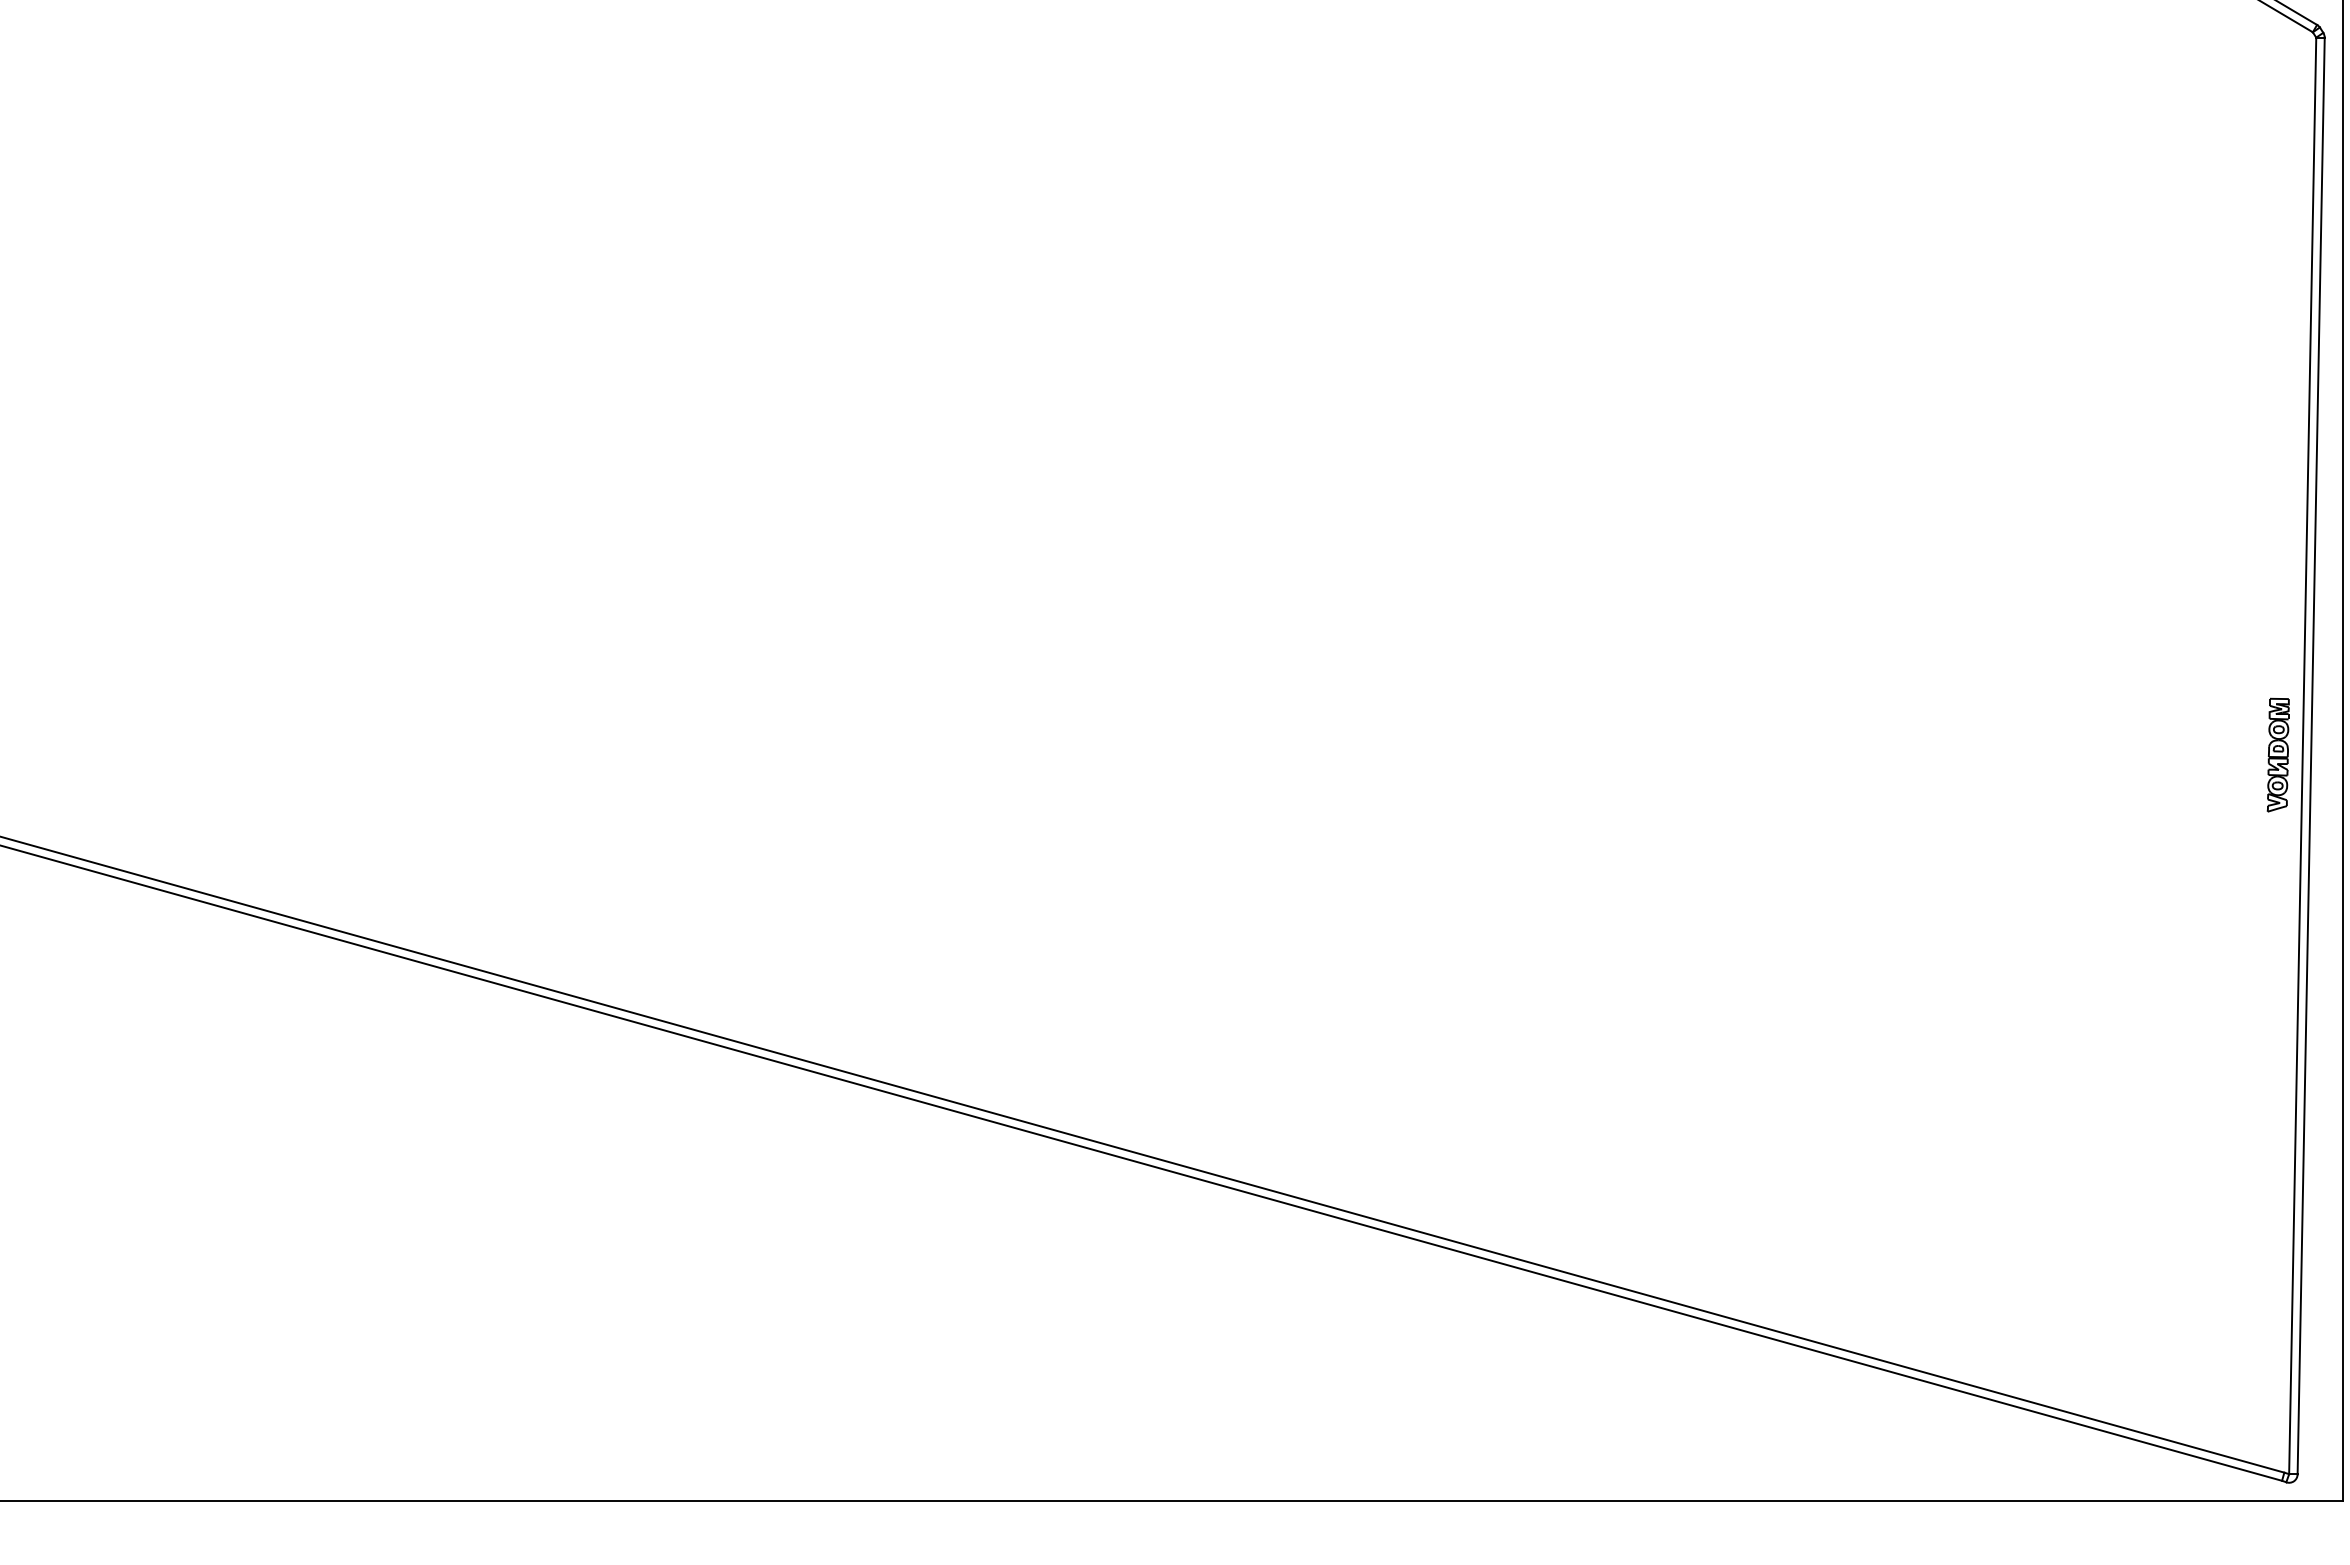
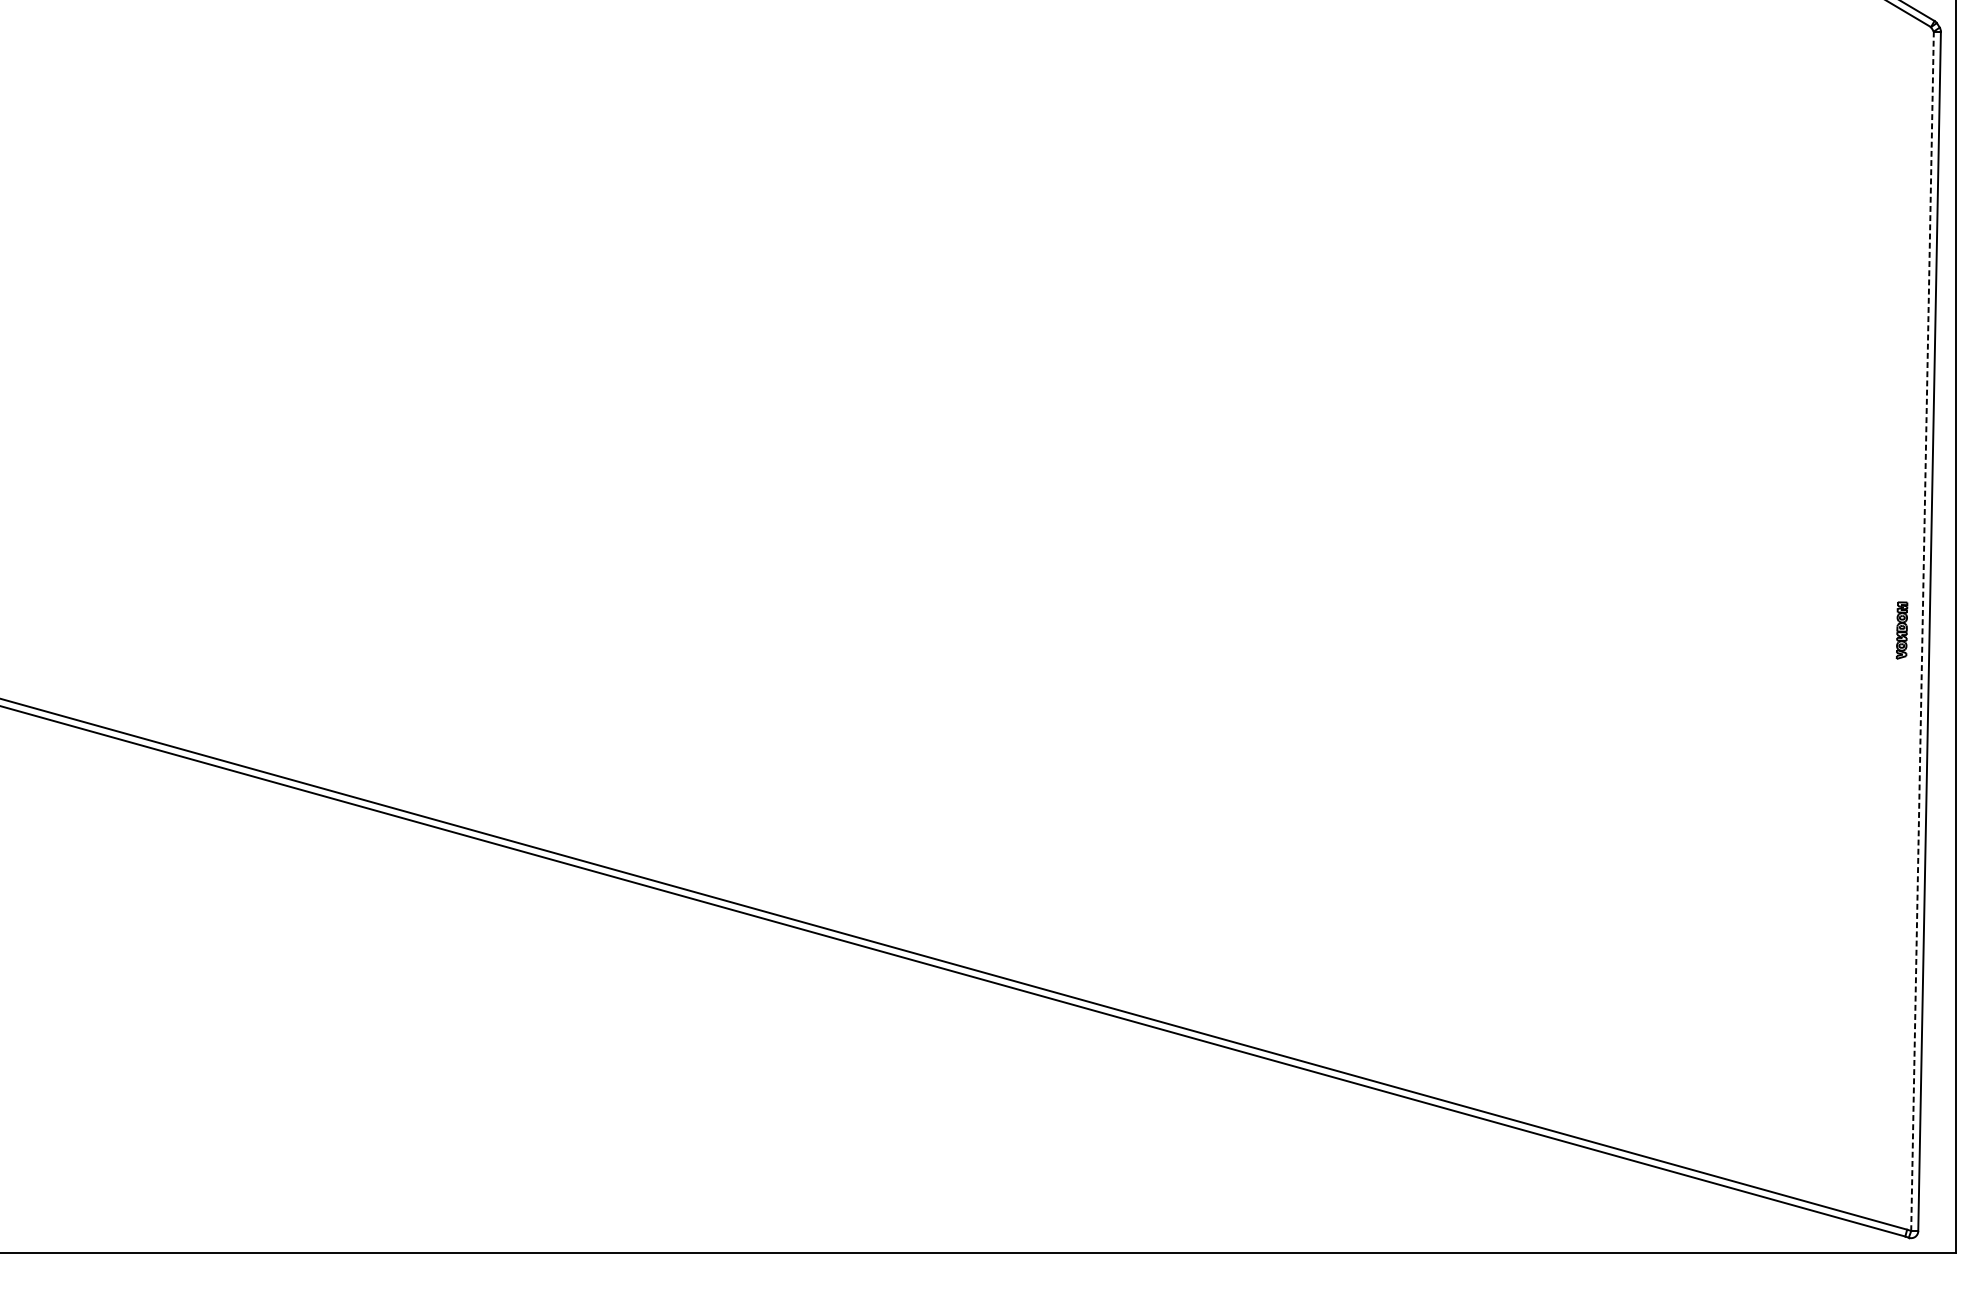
part: (2277, 754) -> (1901, 630), size x0.6
line: (2302, 755) -> (1922, 630), solid -> dashed

